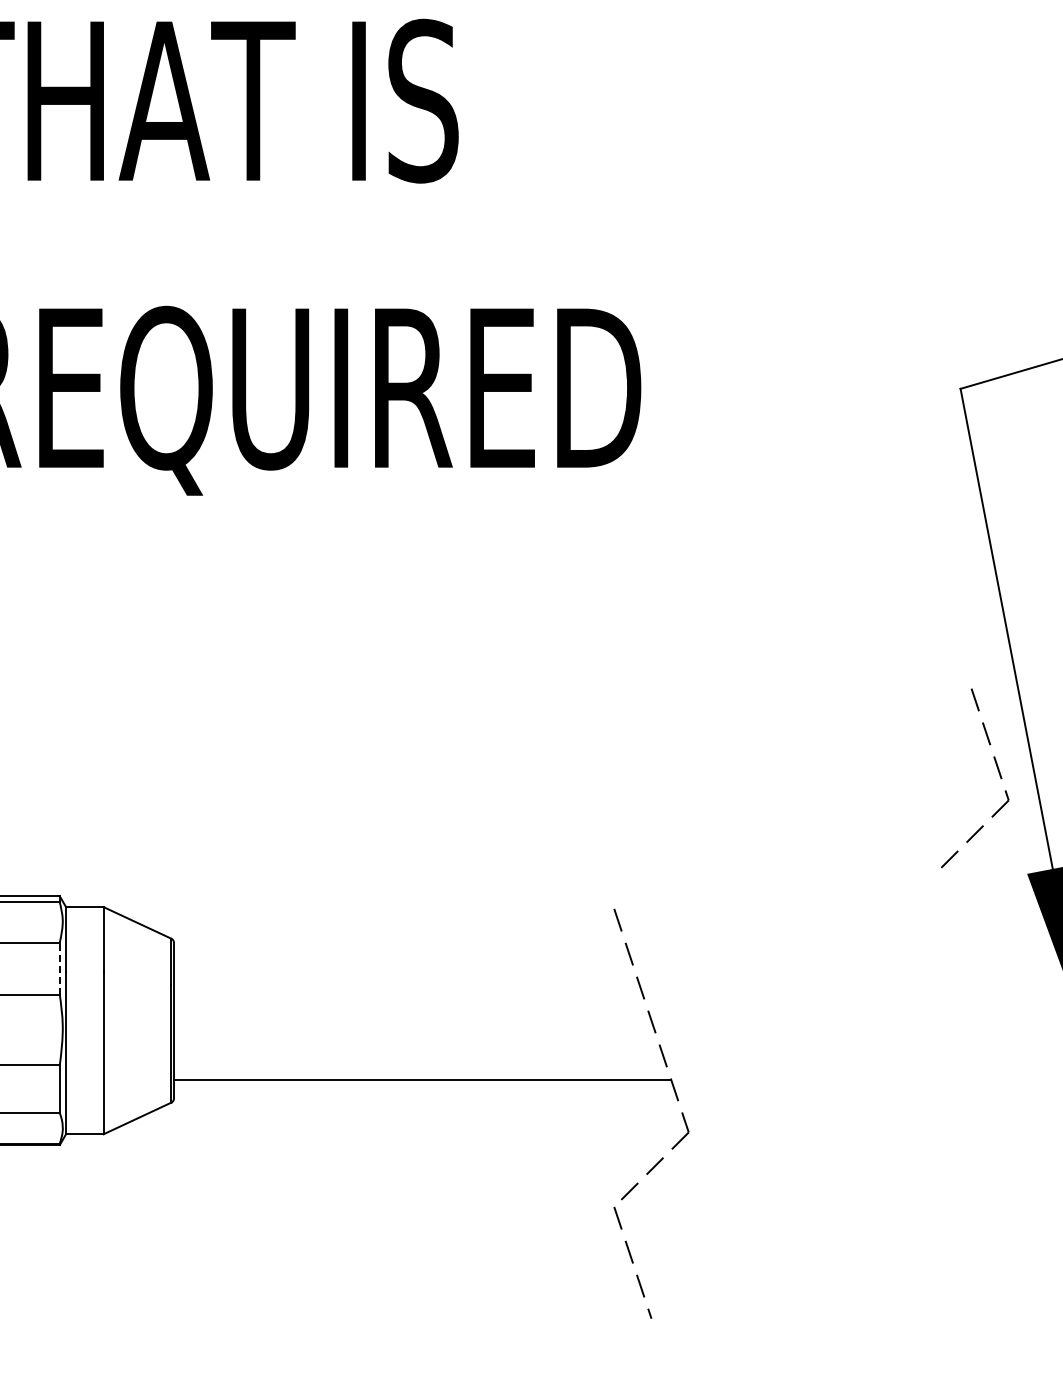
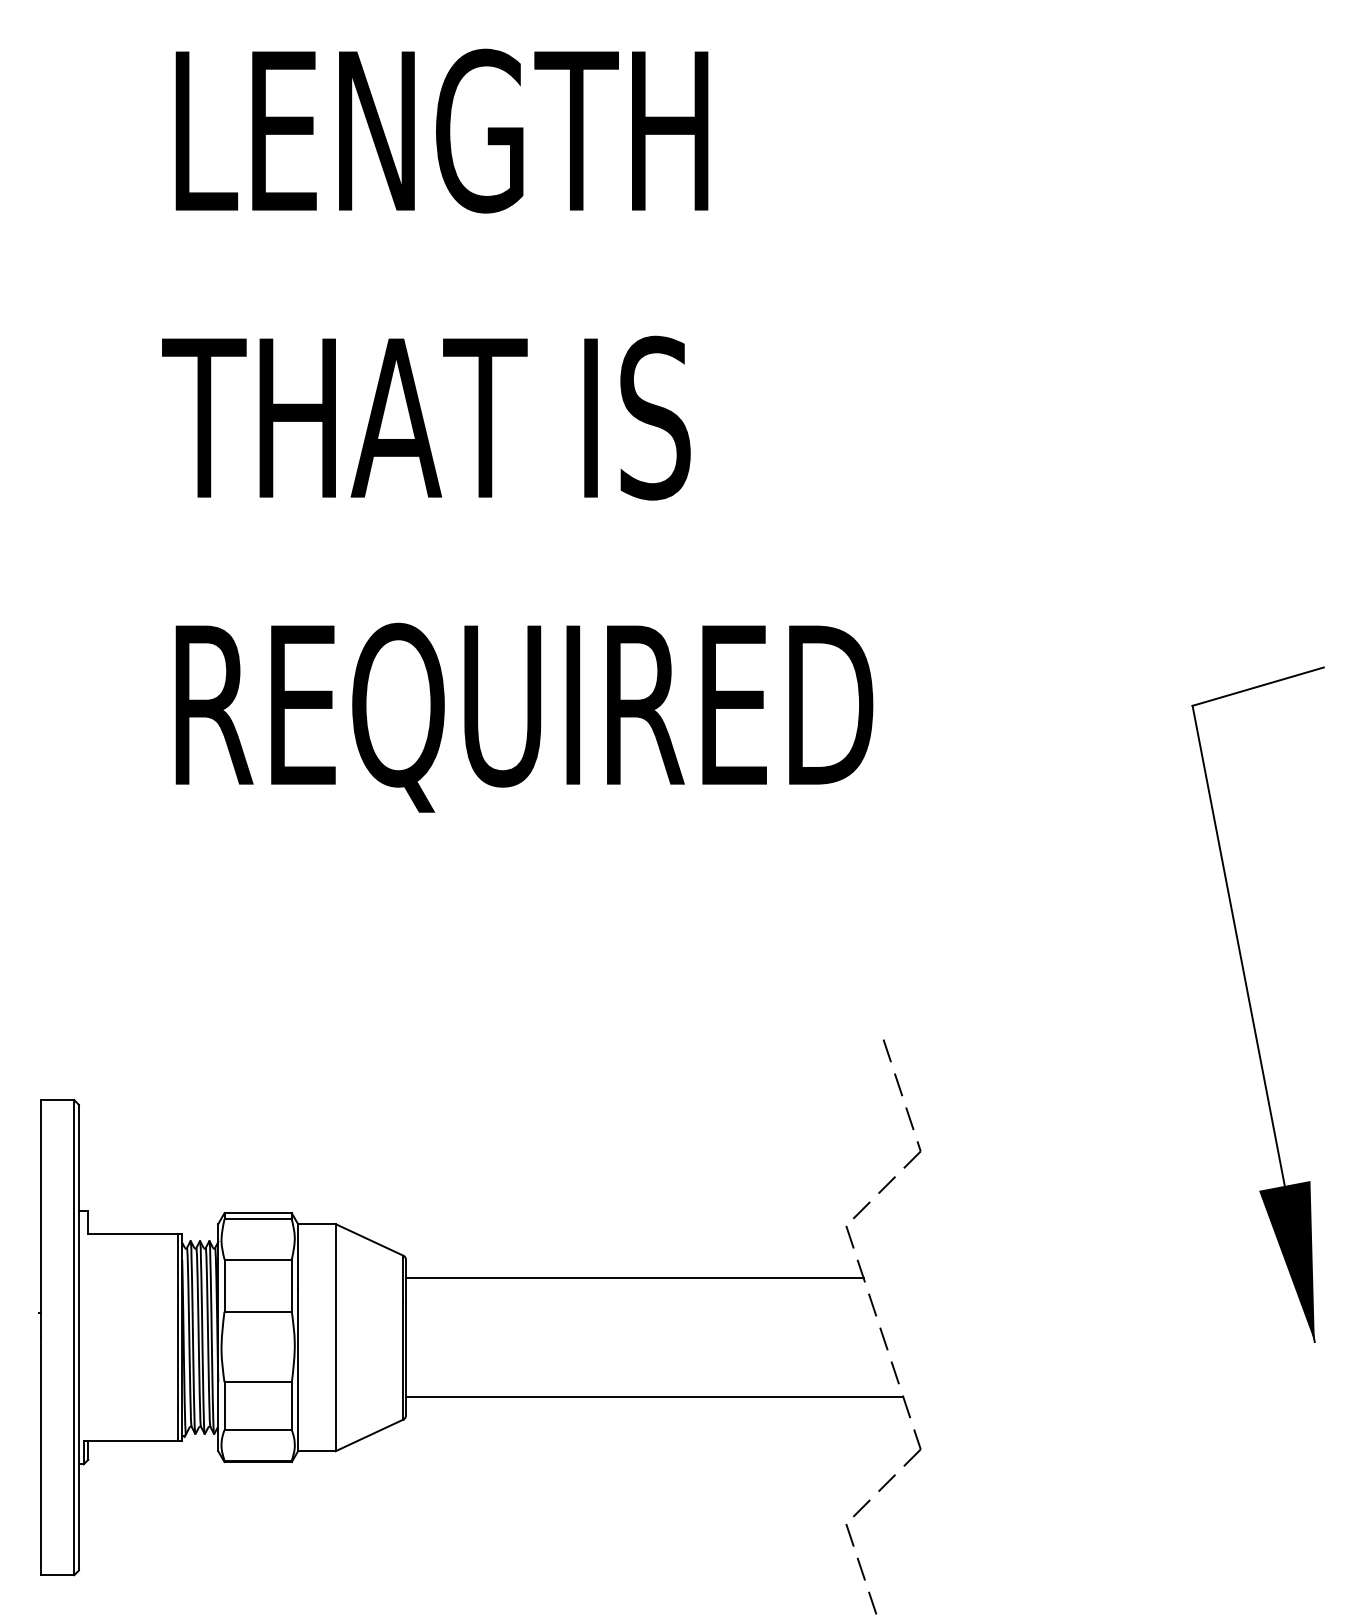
part: (997, 770) -> (909, 1121), moved
line: (402, 961) -> (634, 1278), added
line: (59, 968) -> (291, 1285), dashed -> solid

